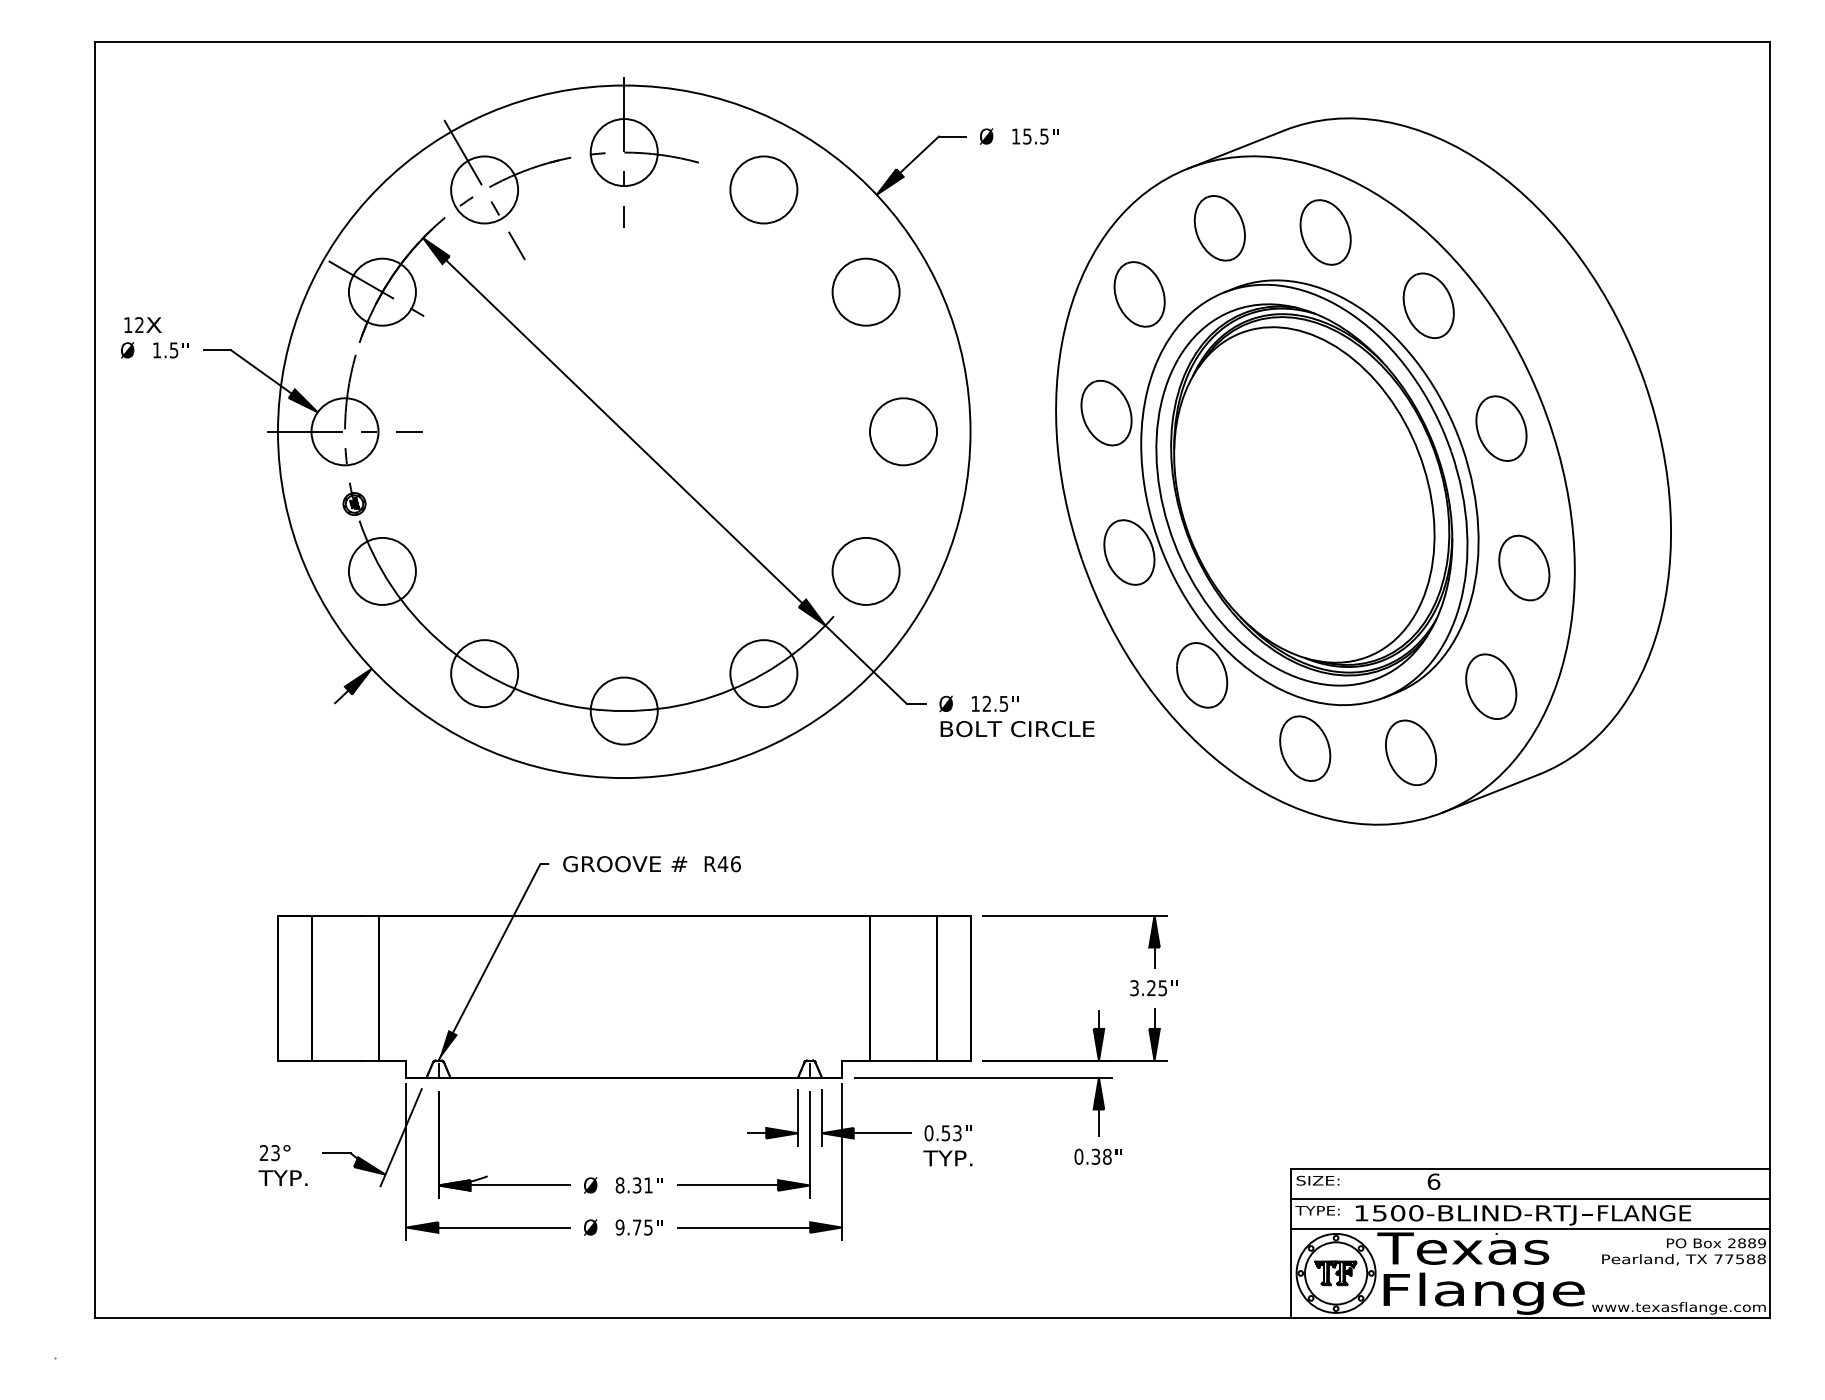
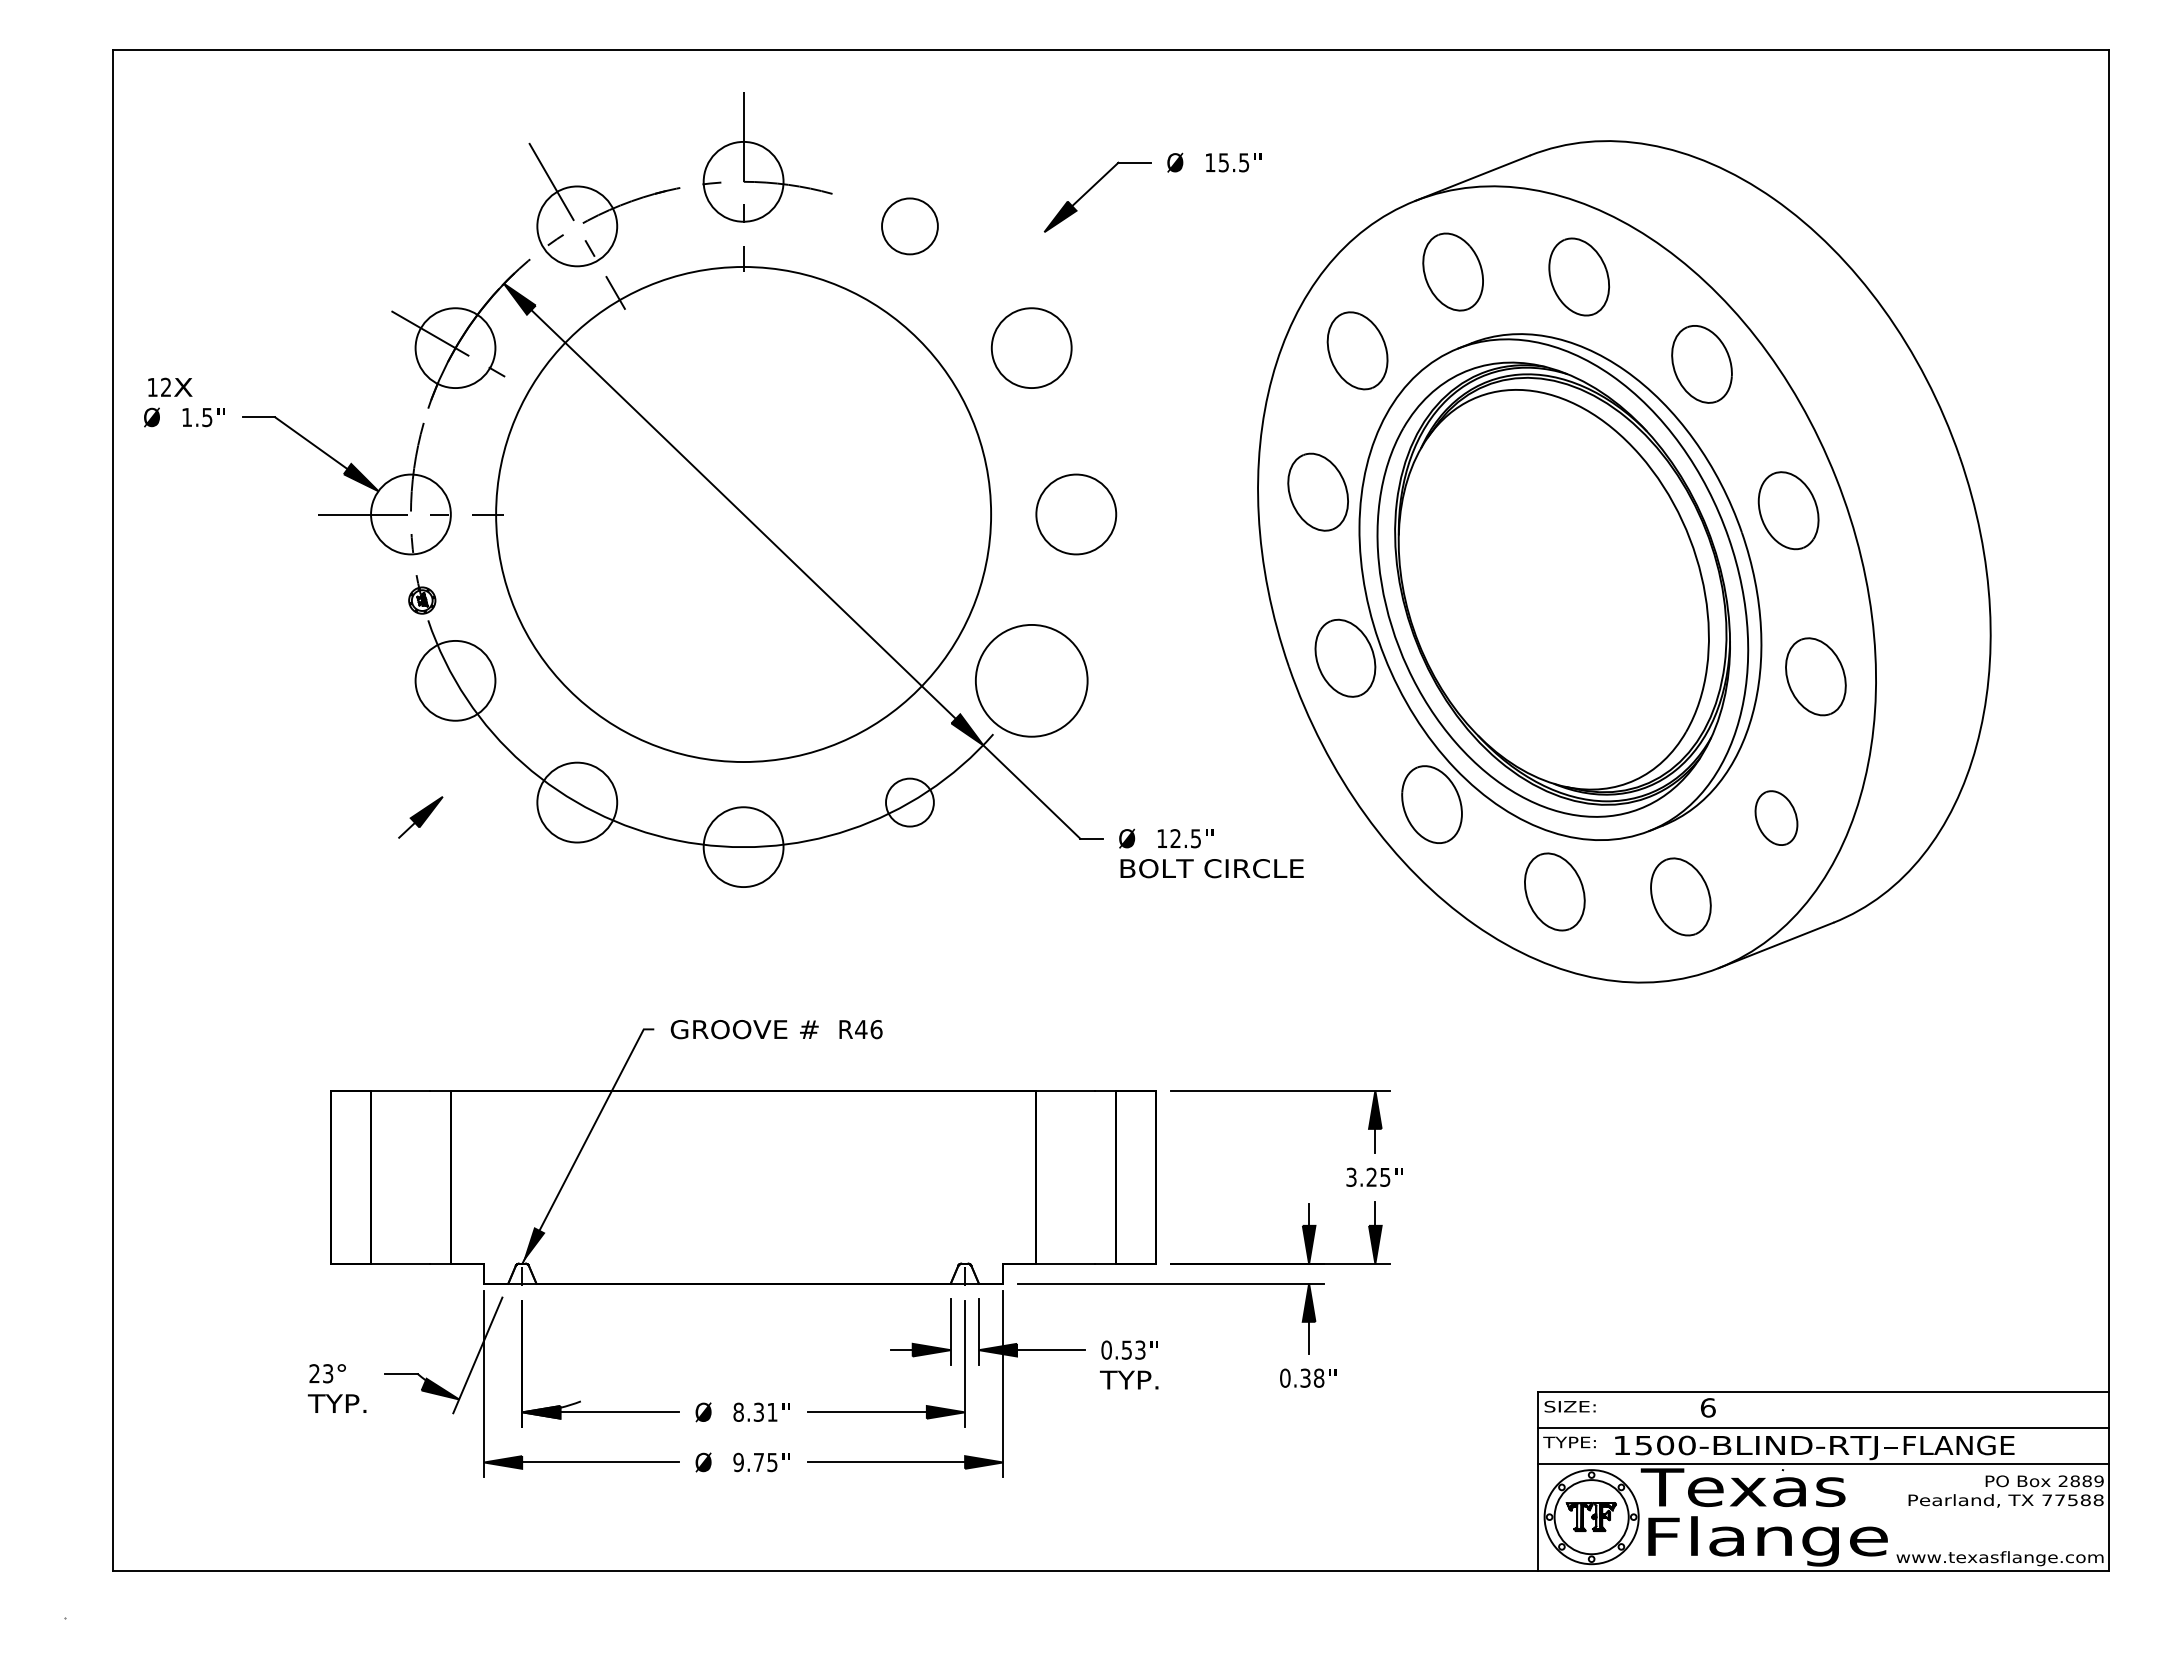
circle: (763, 190) -> (909, 226), size x0.7
circle: (624, 431) -> (743, 514), size x0.6
circle: (865, 571) -> (1031, 680), size x1.4
circle: (763, 673) -> (909, 802), size x0.6
part: (1491, 686) -> (1776, 817), size x0.7

